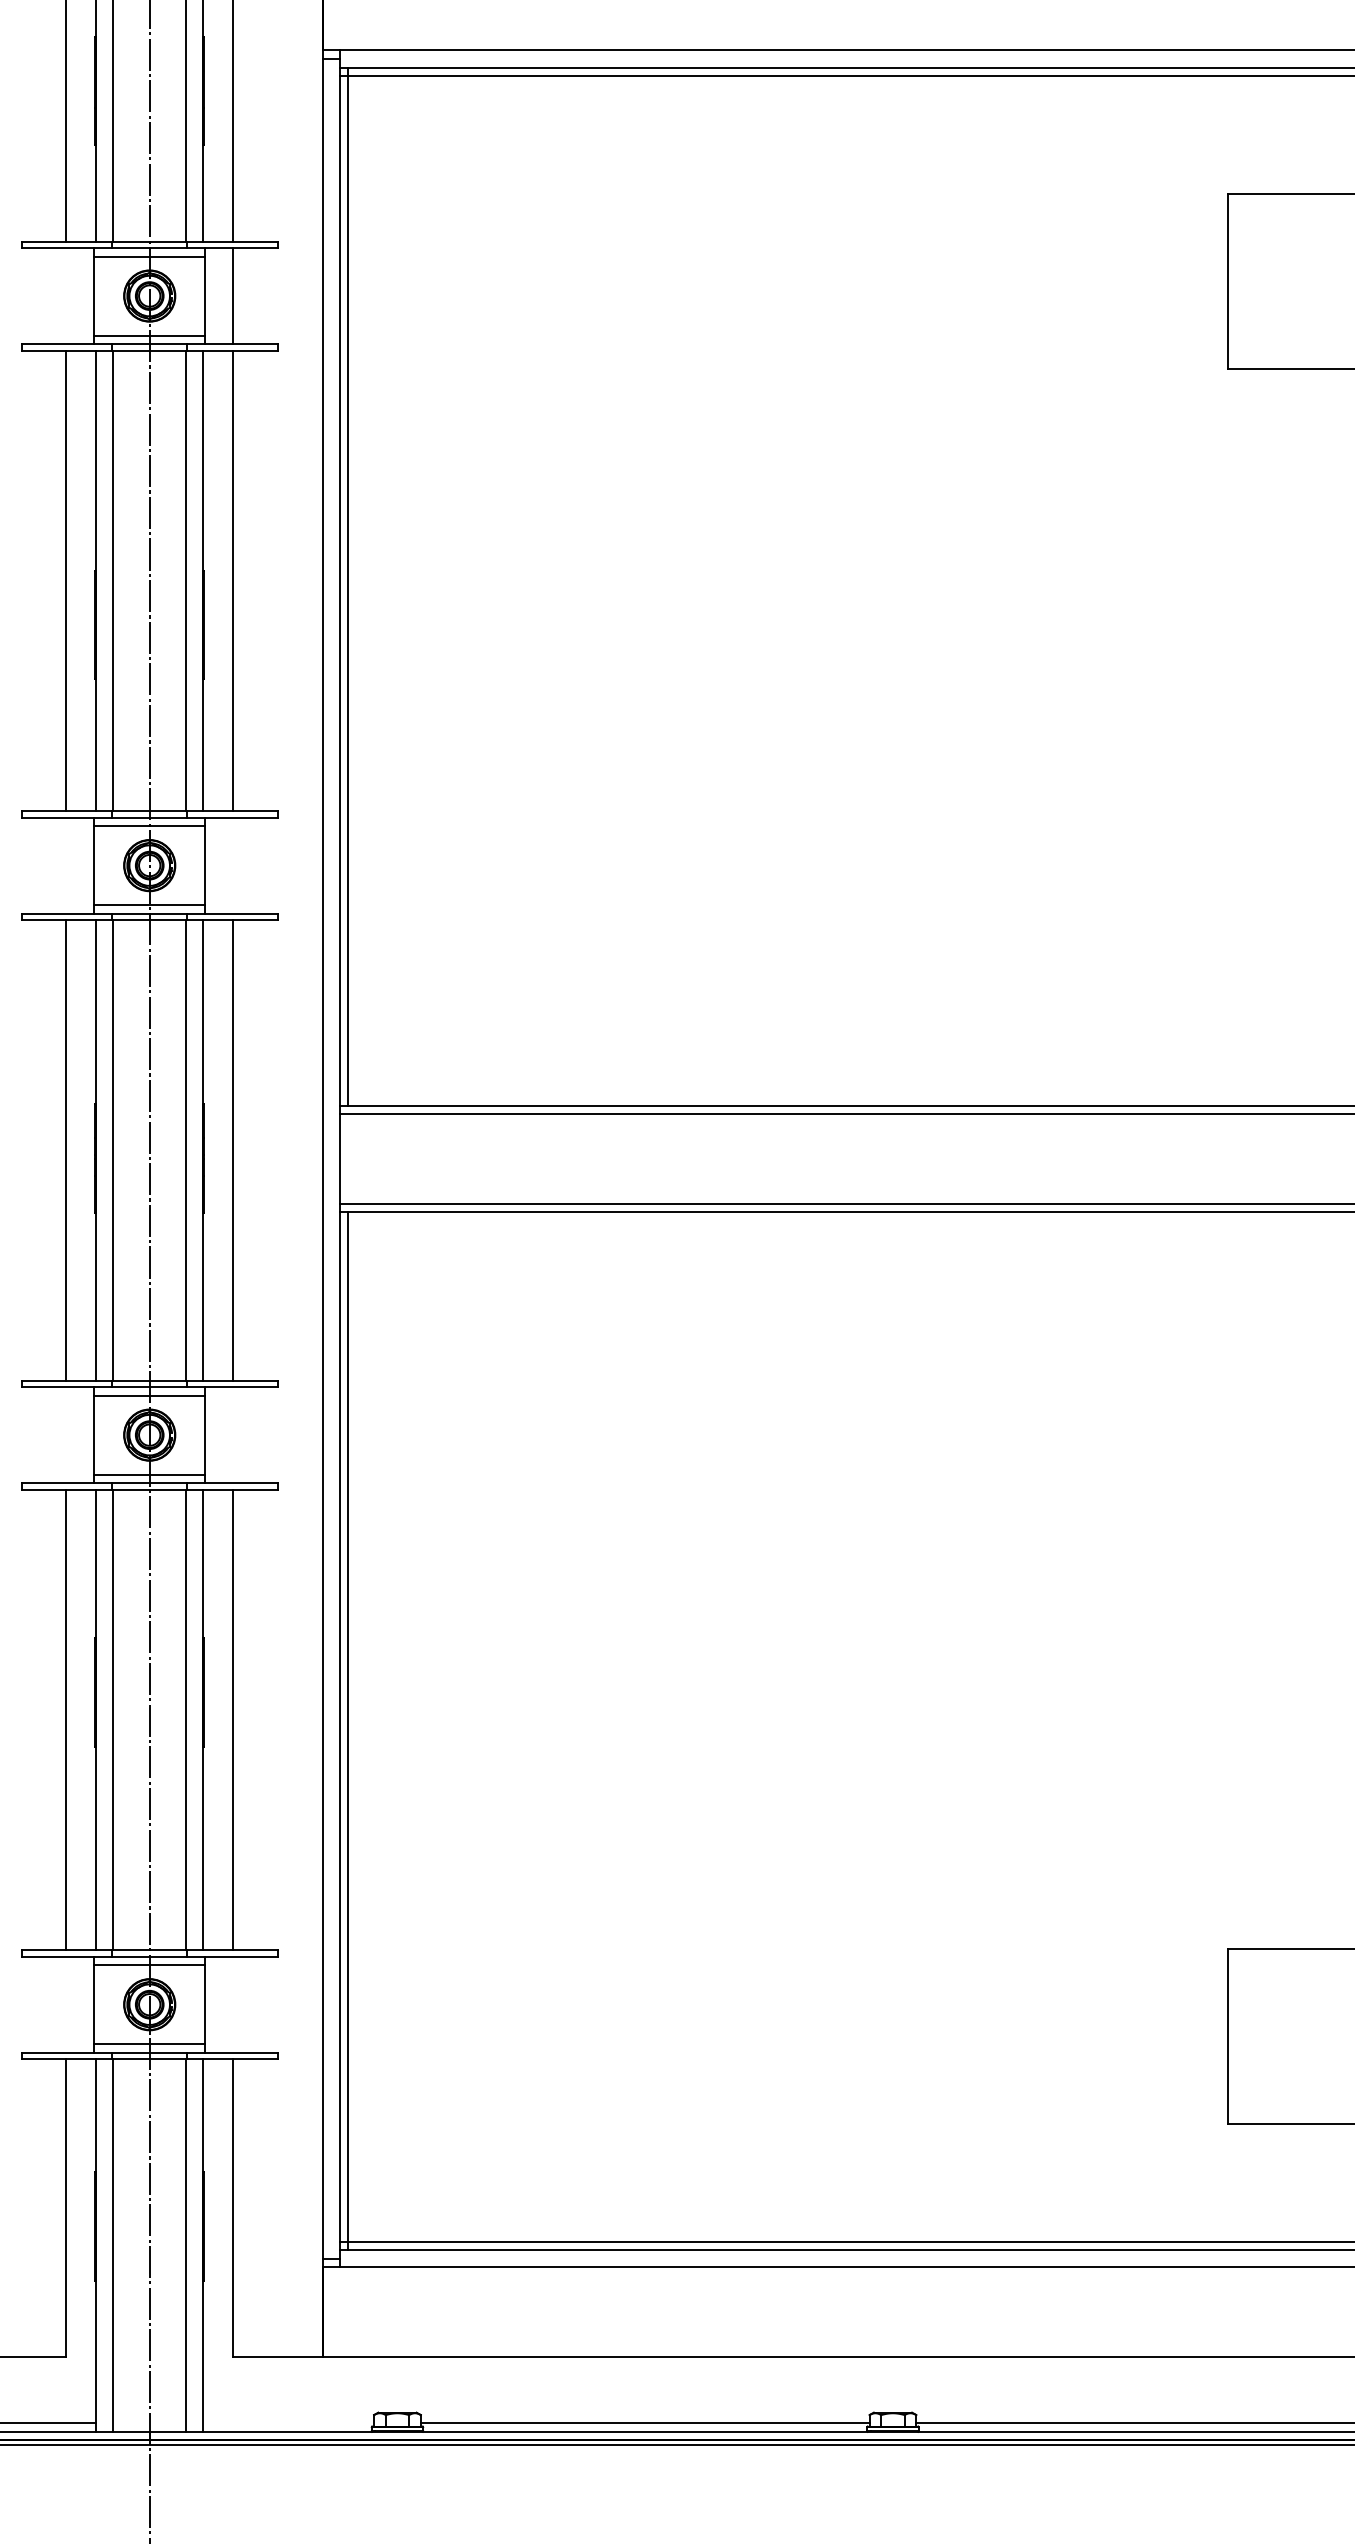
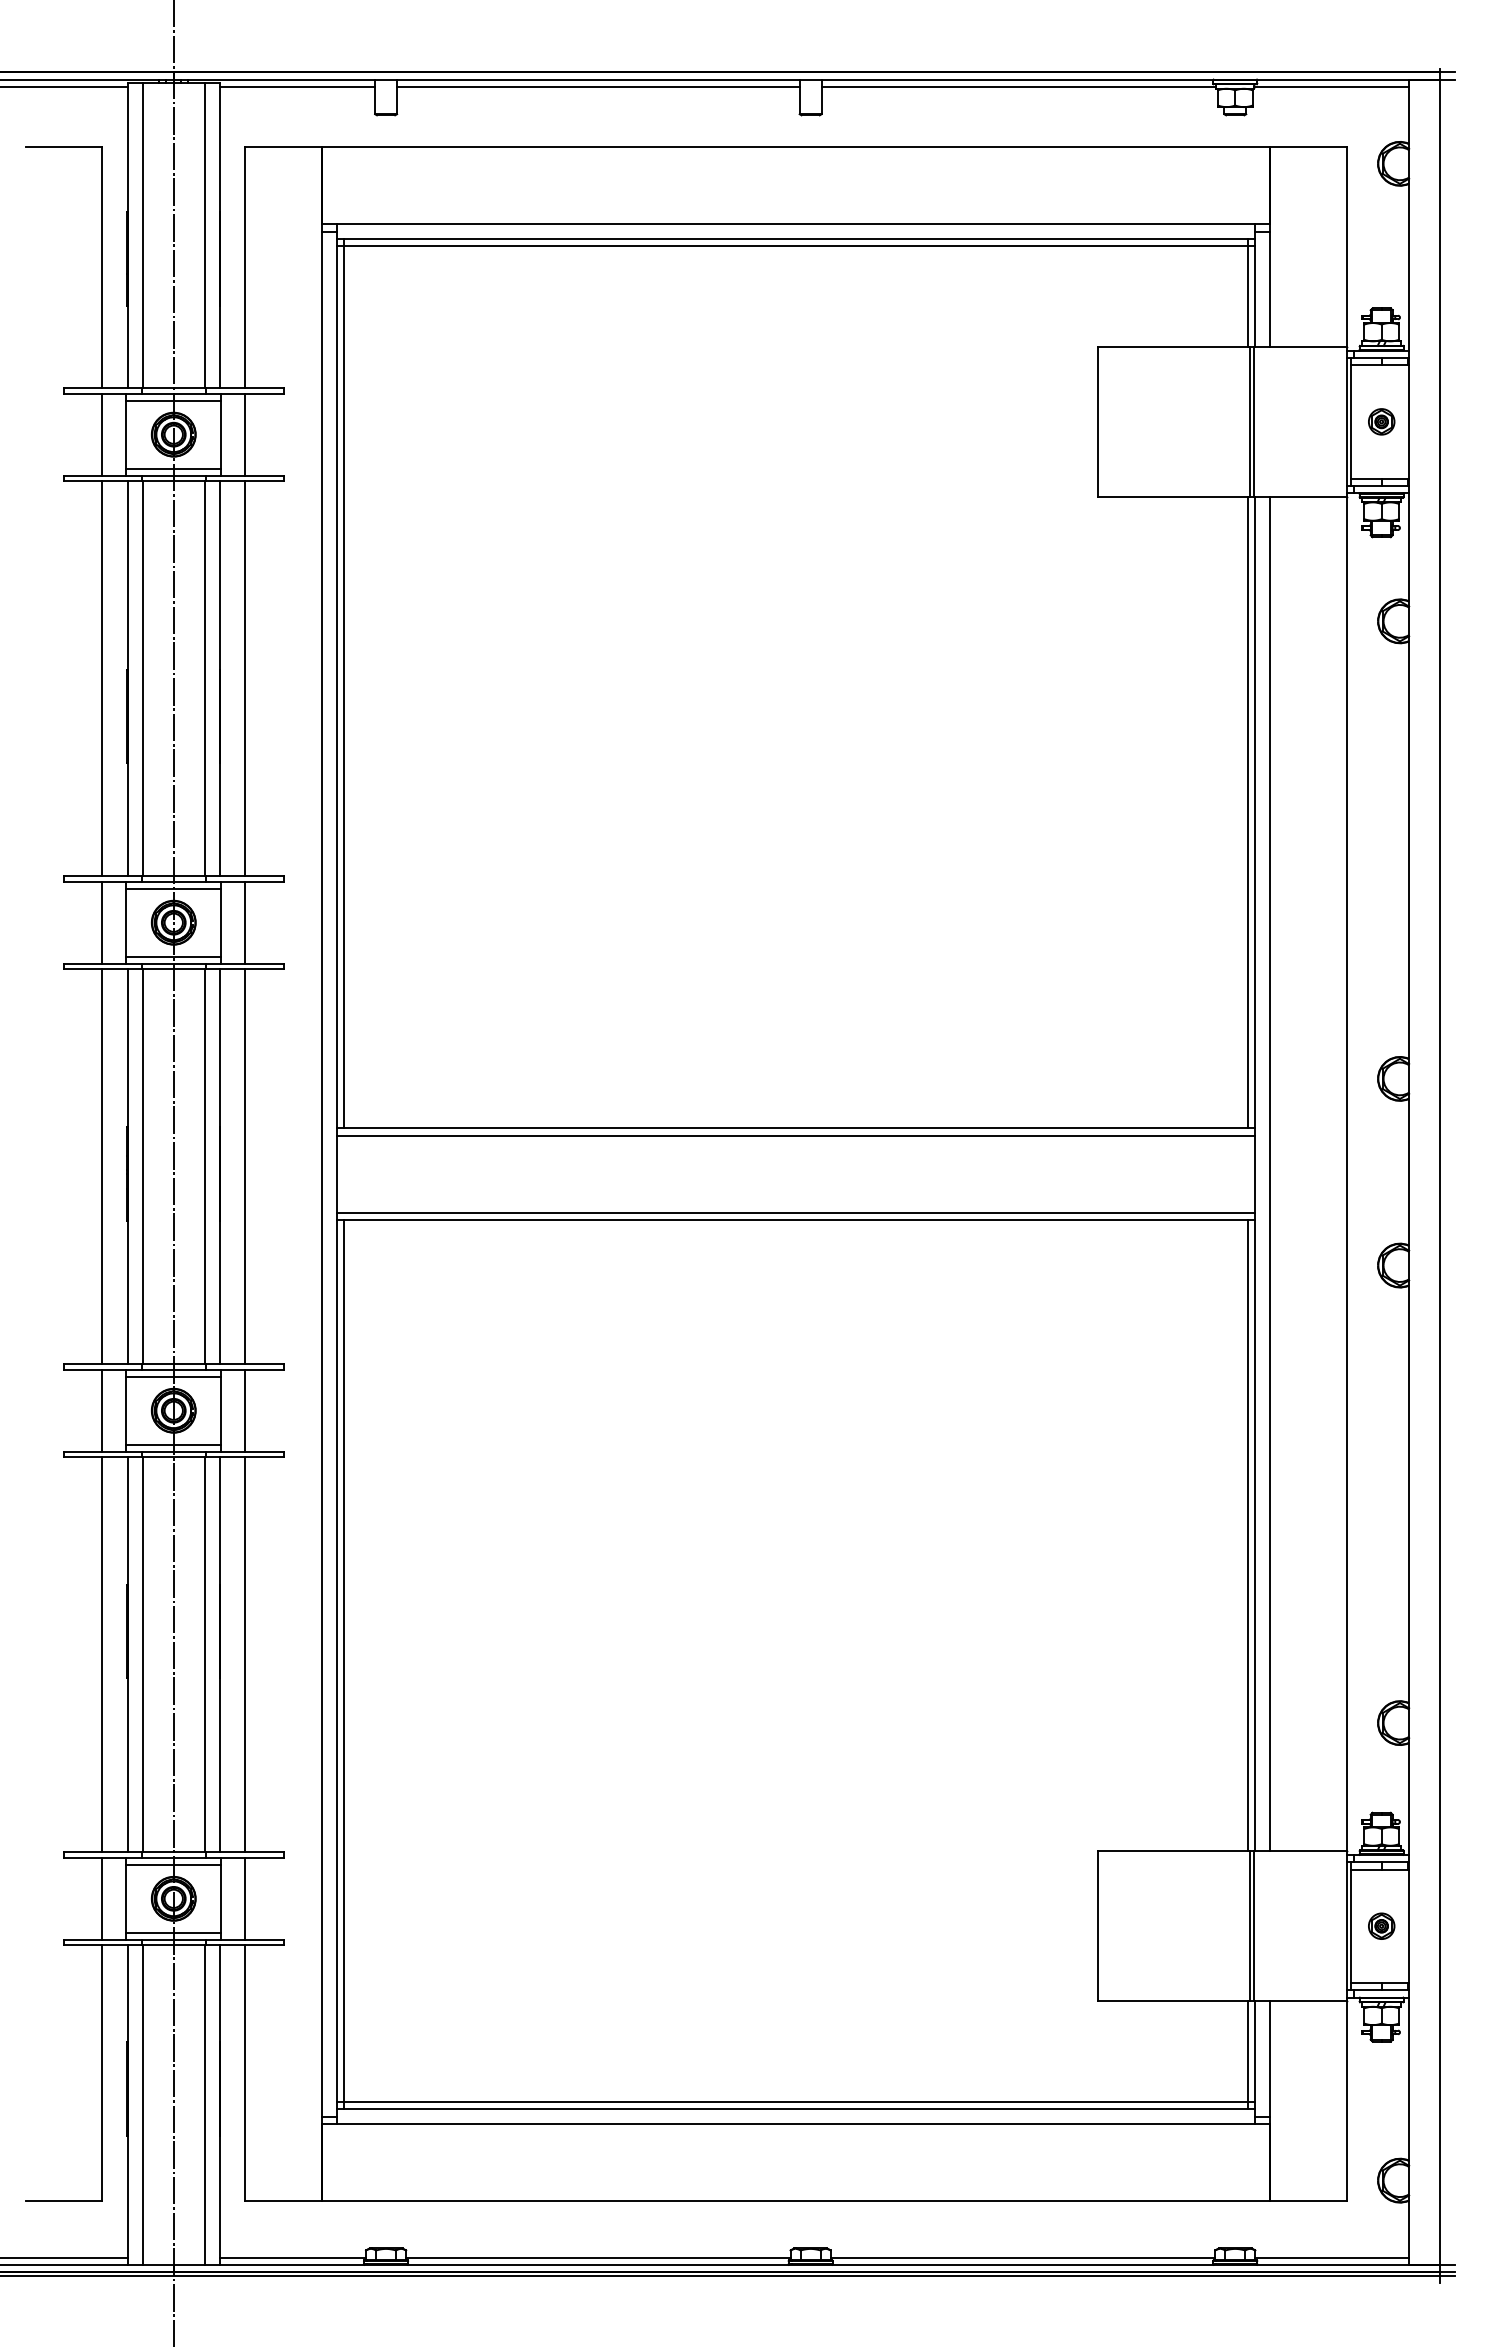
line: (66, 295) -> (102, 434), added
line: (66, 865) -> (102, 922), added
line: (233, 865) -> (245, 922), added
line: (66, 1434) -> (102, 1410), added
line: (233, 1434) -> (245, 1410), added
line: (66, 2004) -> (102, 1898), added
line: (233, 2004) -> (245, 1898), added
line: (288, 2423) -> (292, 2257), added

